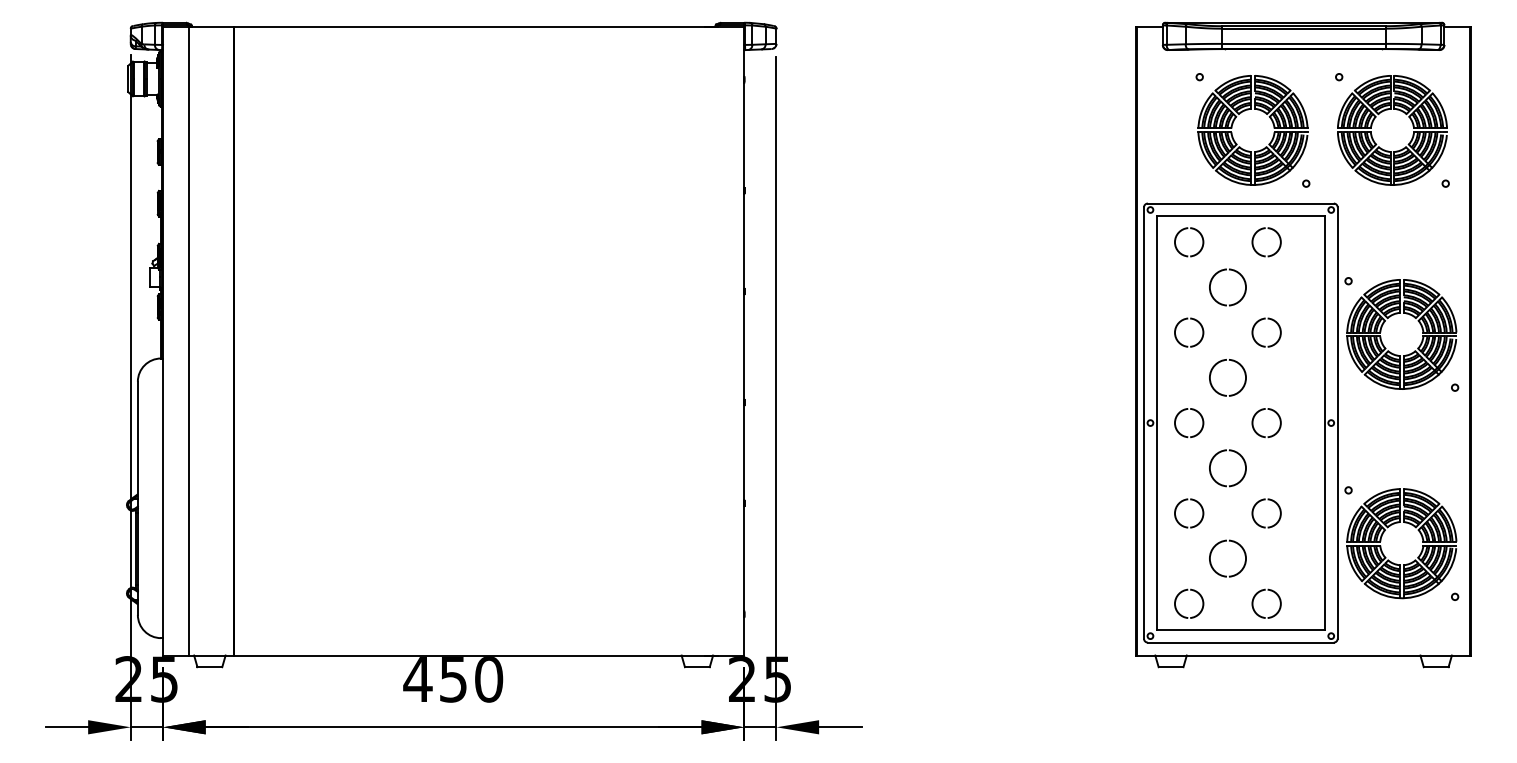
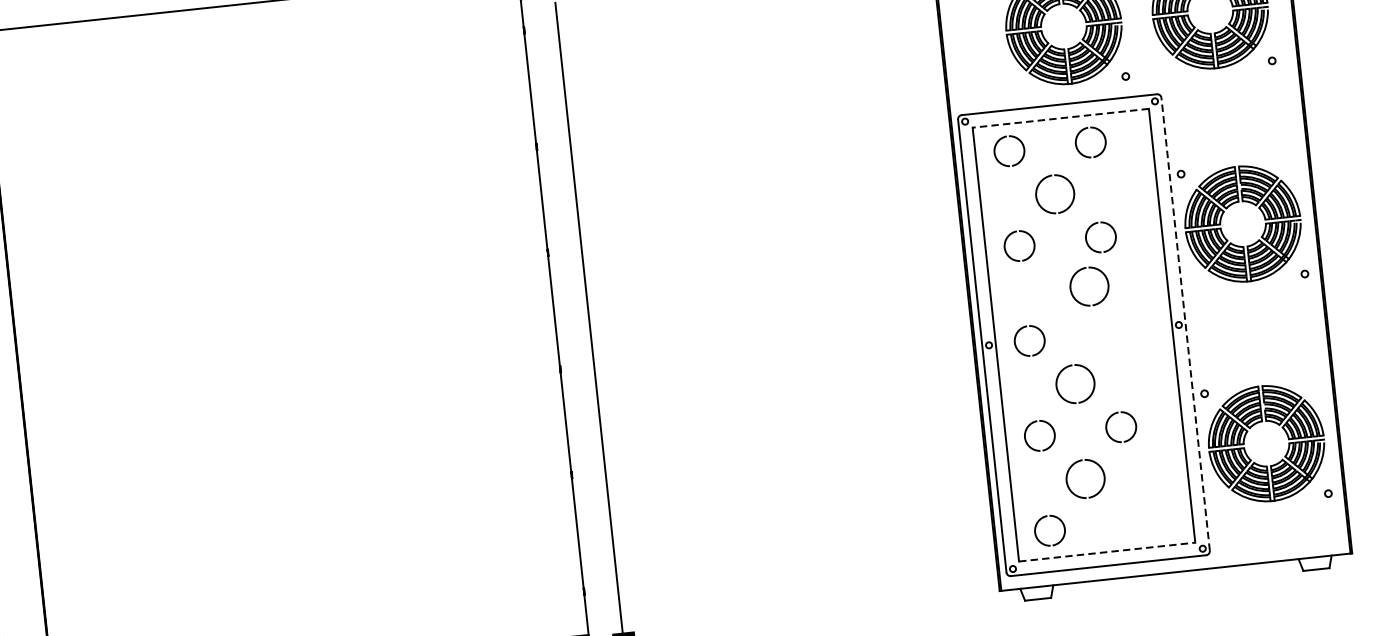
line: (1240, 216) -> (1060, 118), solid -> dashed
part: (1212, 371) -> (1072, 281), moved
line: (1337, 423) -> (1185, 324), solid -> dashed
part: (1255, 429) -> (1100, 340), removed
part: (1260, 592) -> (1123, 510), removed
line: (1240, 629) -> (1106, 551), solid -> dashed

